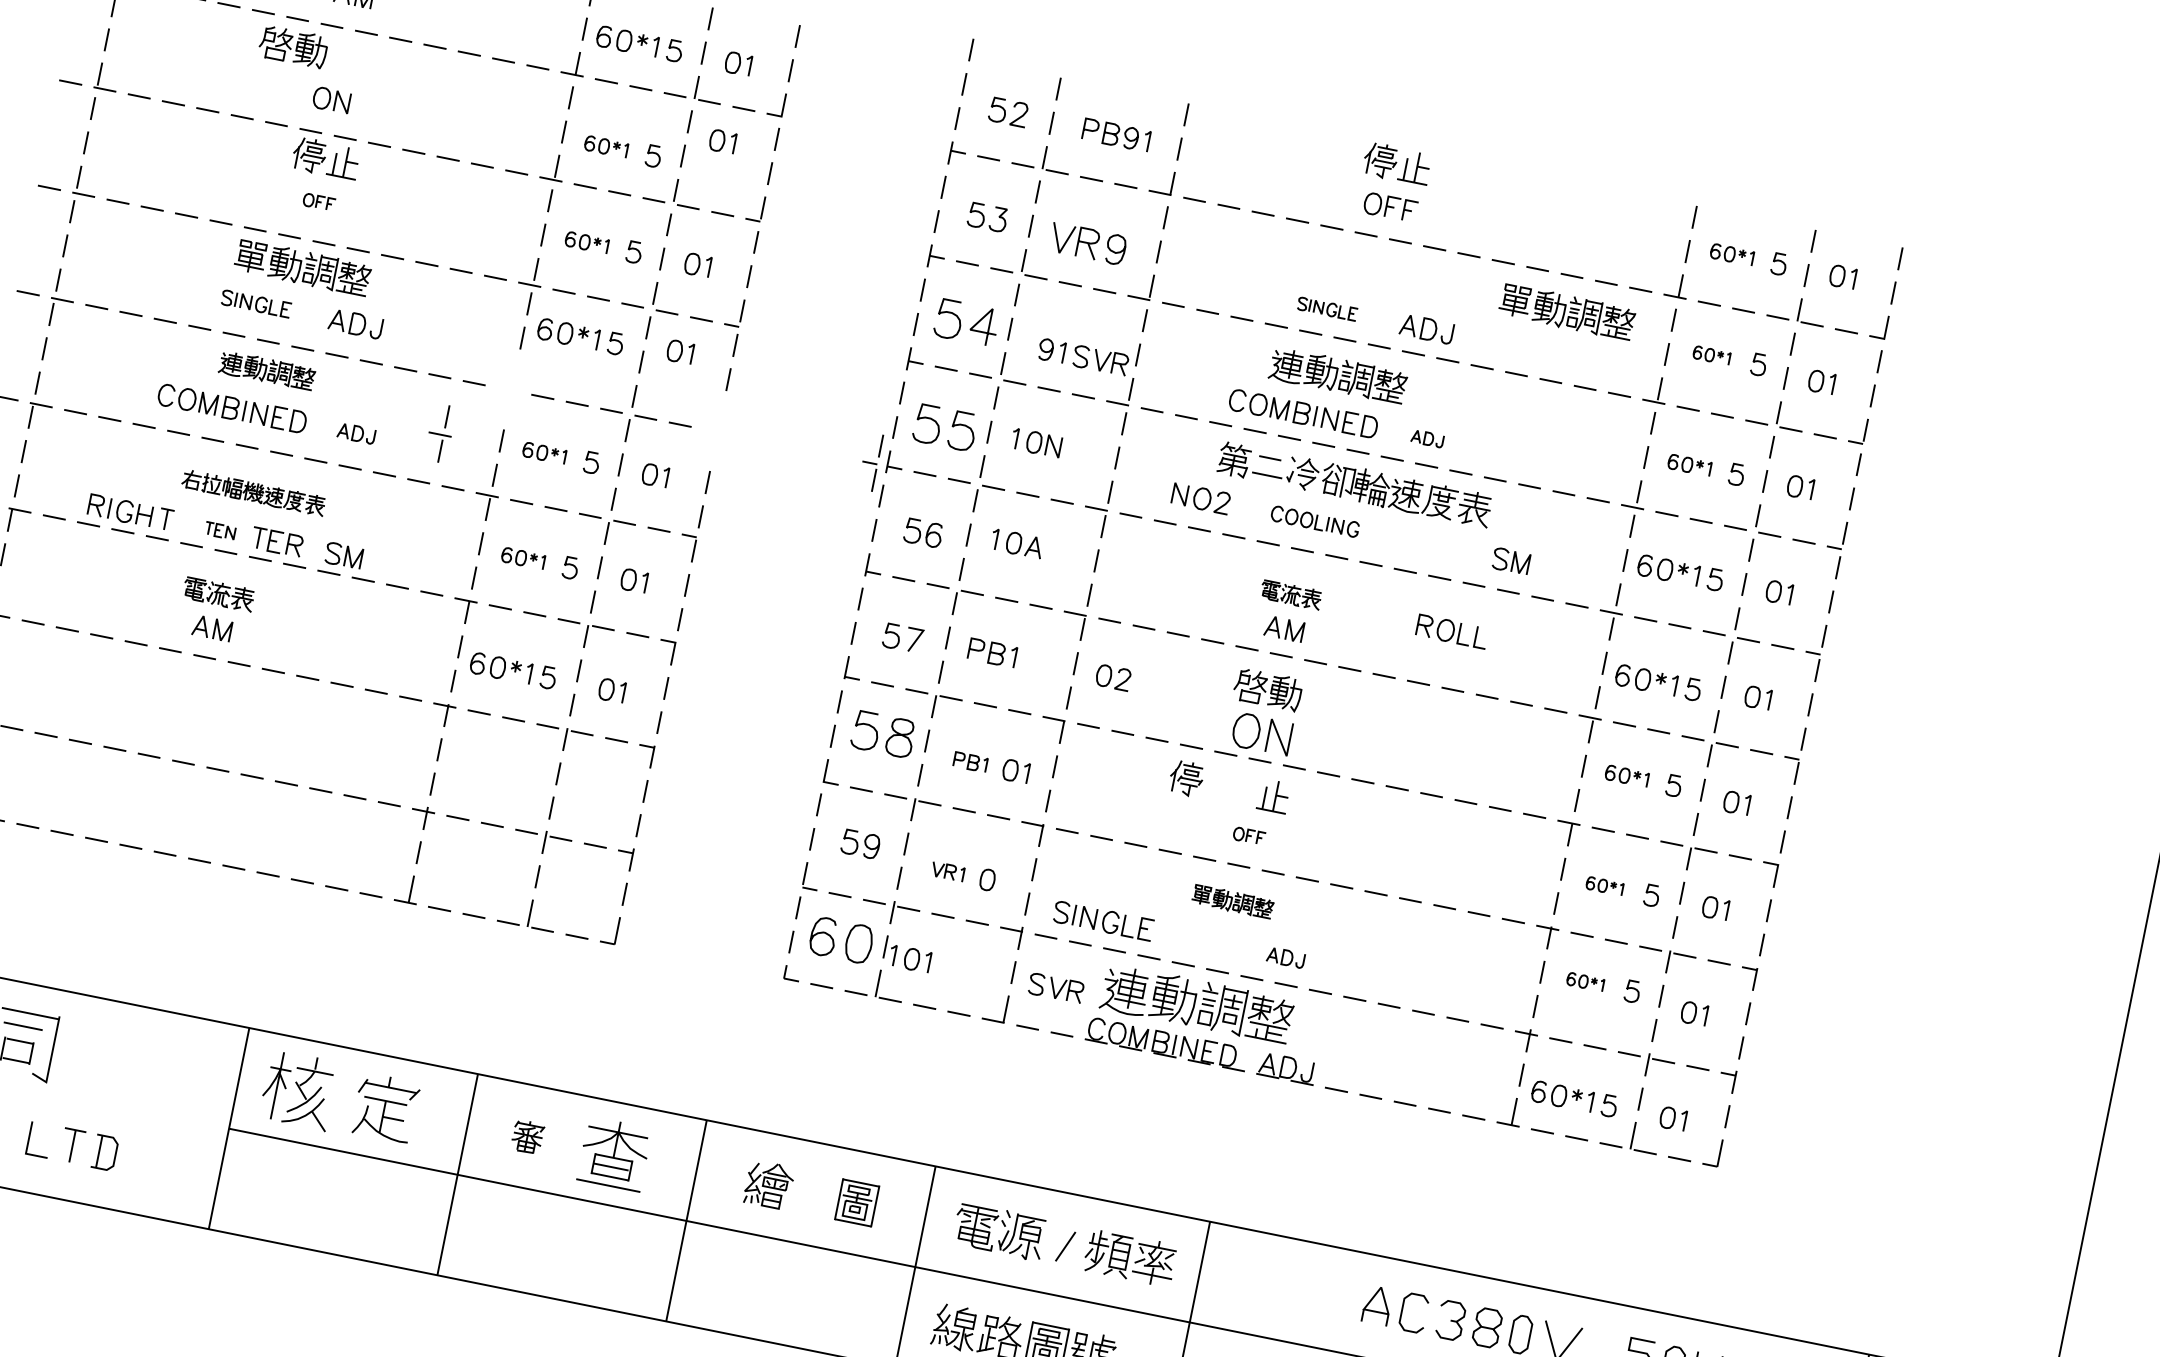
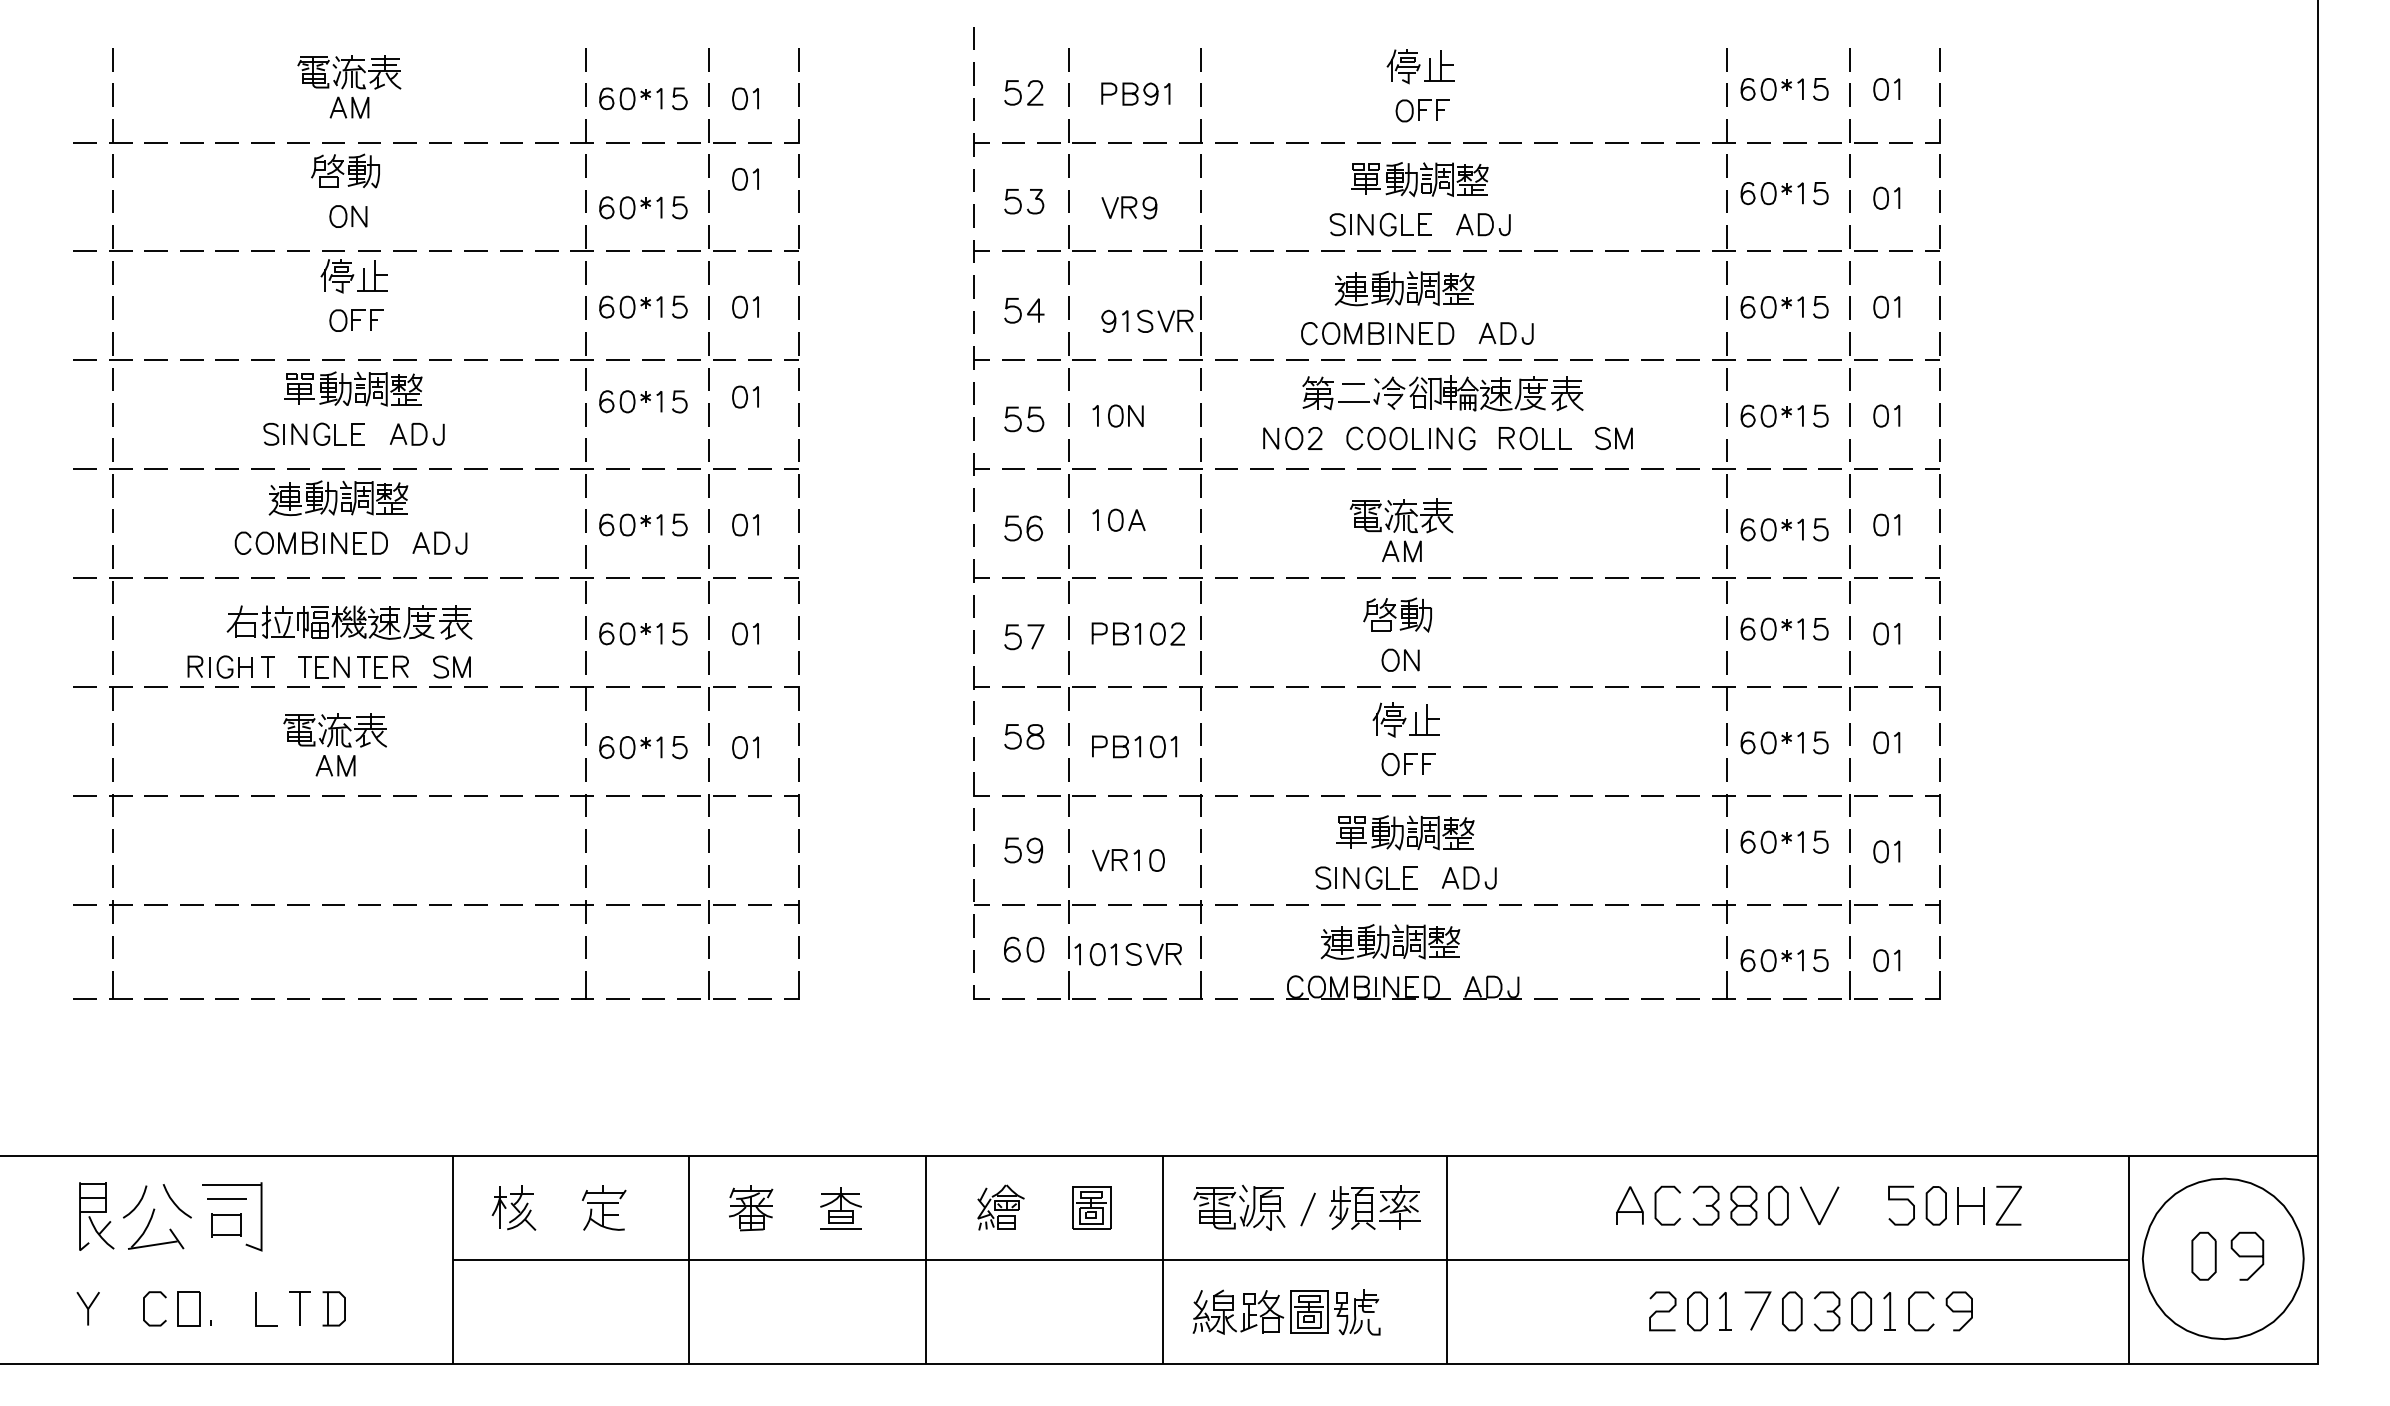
part: (293, 46) -> (345, 170), moved
part: (606, 146) -> (630, 207), size x1.43
part: (319, 202) -> (356, 320), size x1.67
part: (586, 242) -> (630, 306), size x1.43
part: (1088, 243) -> (1129, 207), size x0.71
part: (1731, 254) -> (1771, 89), size x1.43
part: (255, 303) -> (313, 433), size x1.43
part: (1327, 308) -> (1380, 224), size x1.67
part: (1567, 312) -> (1419, 179), moved
part: (966, 322) -> (1024, 310), size x0.62
part: (1711, 355) -> (1771, 193), size x1.67
part: (267, 370) -> (338, 498), size x1.43
part: (945, 428) -> (1024, 419), size x0.62
part: (356, 432) -> (439, 542), size x1.43
part: (439, 432) -> (581, 467), moved
part: (1426, 438) -> (1505, 333), size x1.67
part: (544, 452) -> (630, 524), size x1.43
part: (870, 462) -> (791, 468), moved
part: (1689, 465) -> (1771, 307), size x1.43
part: (253, 492) -> (349, 622), size x1.67
part: (1314, 521) -> (1410, 438), size x1.43
part: (219, 531) -> (323, 667), size x1.67
part: (523, 558) -> (630, 633), size x1.43
part: (218, 594) -> (334, 730), size x1.43
part: (1291, 594) -> (1401, 515), size x1.67
part: (1451, 631) -> (1534, 438), moved
part: (1113, 677) -> (1167, 633), moved
part: (1261, 733) -> (1400, 659), size x0.62
part: (883, 734) -> (1024, 736), size x0.62
part: (970, 761) -> (1116, 746), size x1.43
part: (1626, 775) -> (1771, 628), size x1.43
part: (1186, 778) -> (1389, 719), moved
part: (1249, 836) -> (1408, 764), size x1.67
part: (947, 871) -> (1115, 860), size x1.43
part: (1604, 885) -> (1771, 742), size x1.67
part: (1233, 901) -> (1405, 832), size x1.67
part: (1103, 920) -> (1366, 877), moved
part: (842, 940) -> (1024, 949), size x0.62
part: (1286, 957) -> (1469, 877), size x1.43
part: (1585, 981) -> (1771, 841), size x1.67
part: (1055, 988) -> (1153, 954), moved
part: (1197, 1003) -> (1390, 941), size x0.71
part: (298, 1089) -> (513, 1207), size x0.62
part: (385, 1107) -> (603, 1207), size x0.71
part: (527, 1137) -> (751, 1208), size x1.43
part: (613, 1154) -> (840, 1208), size x0.62

